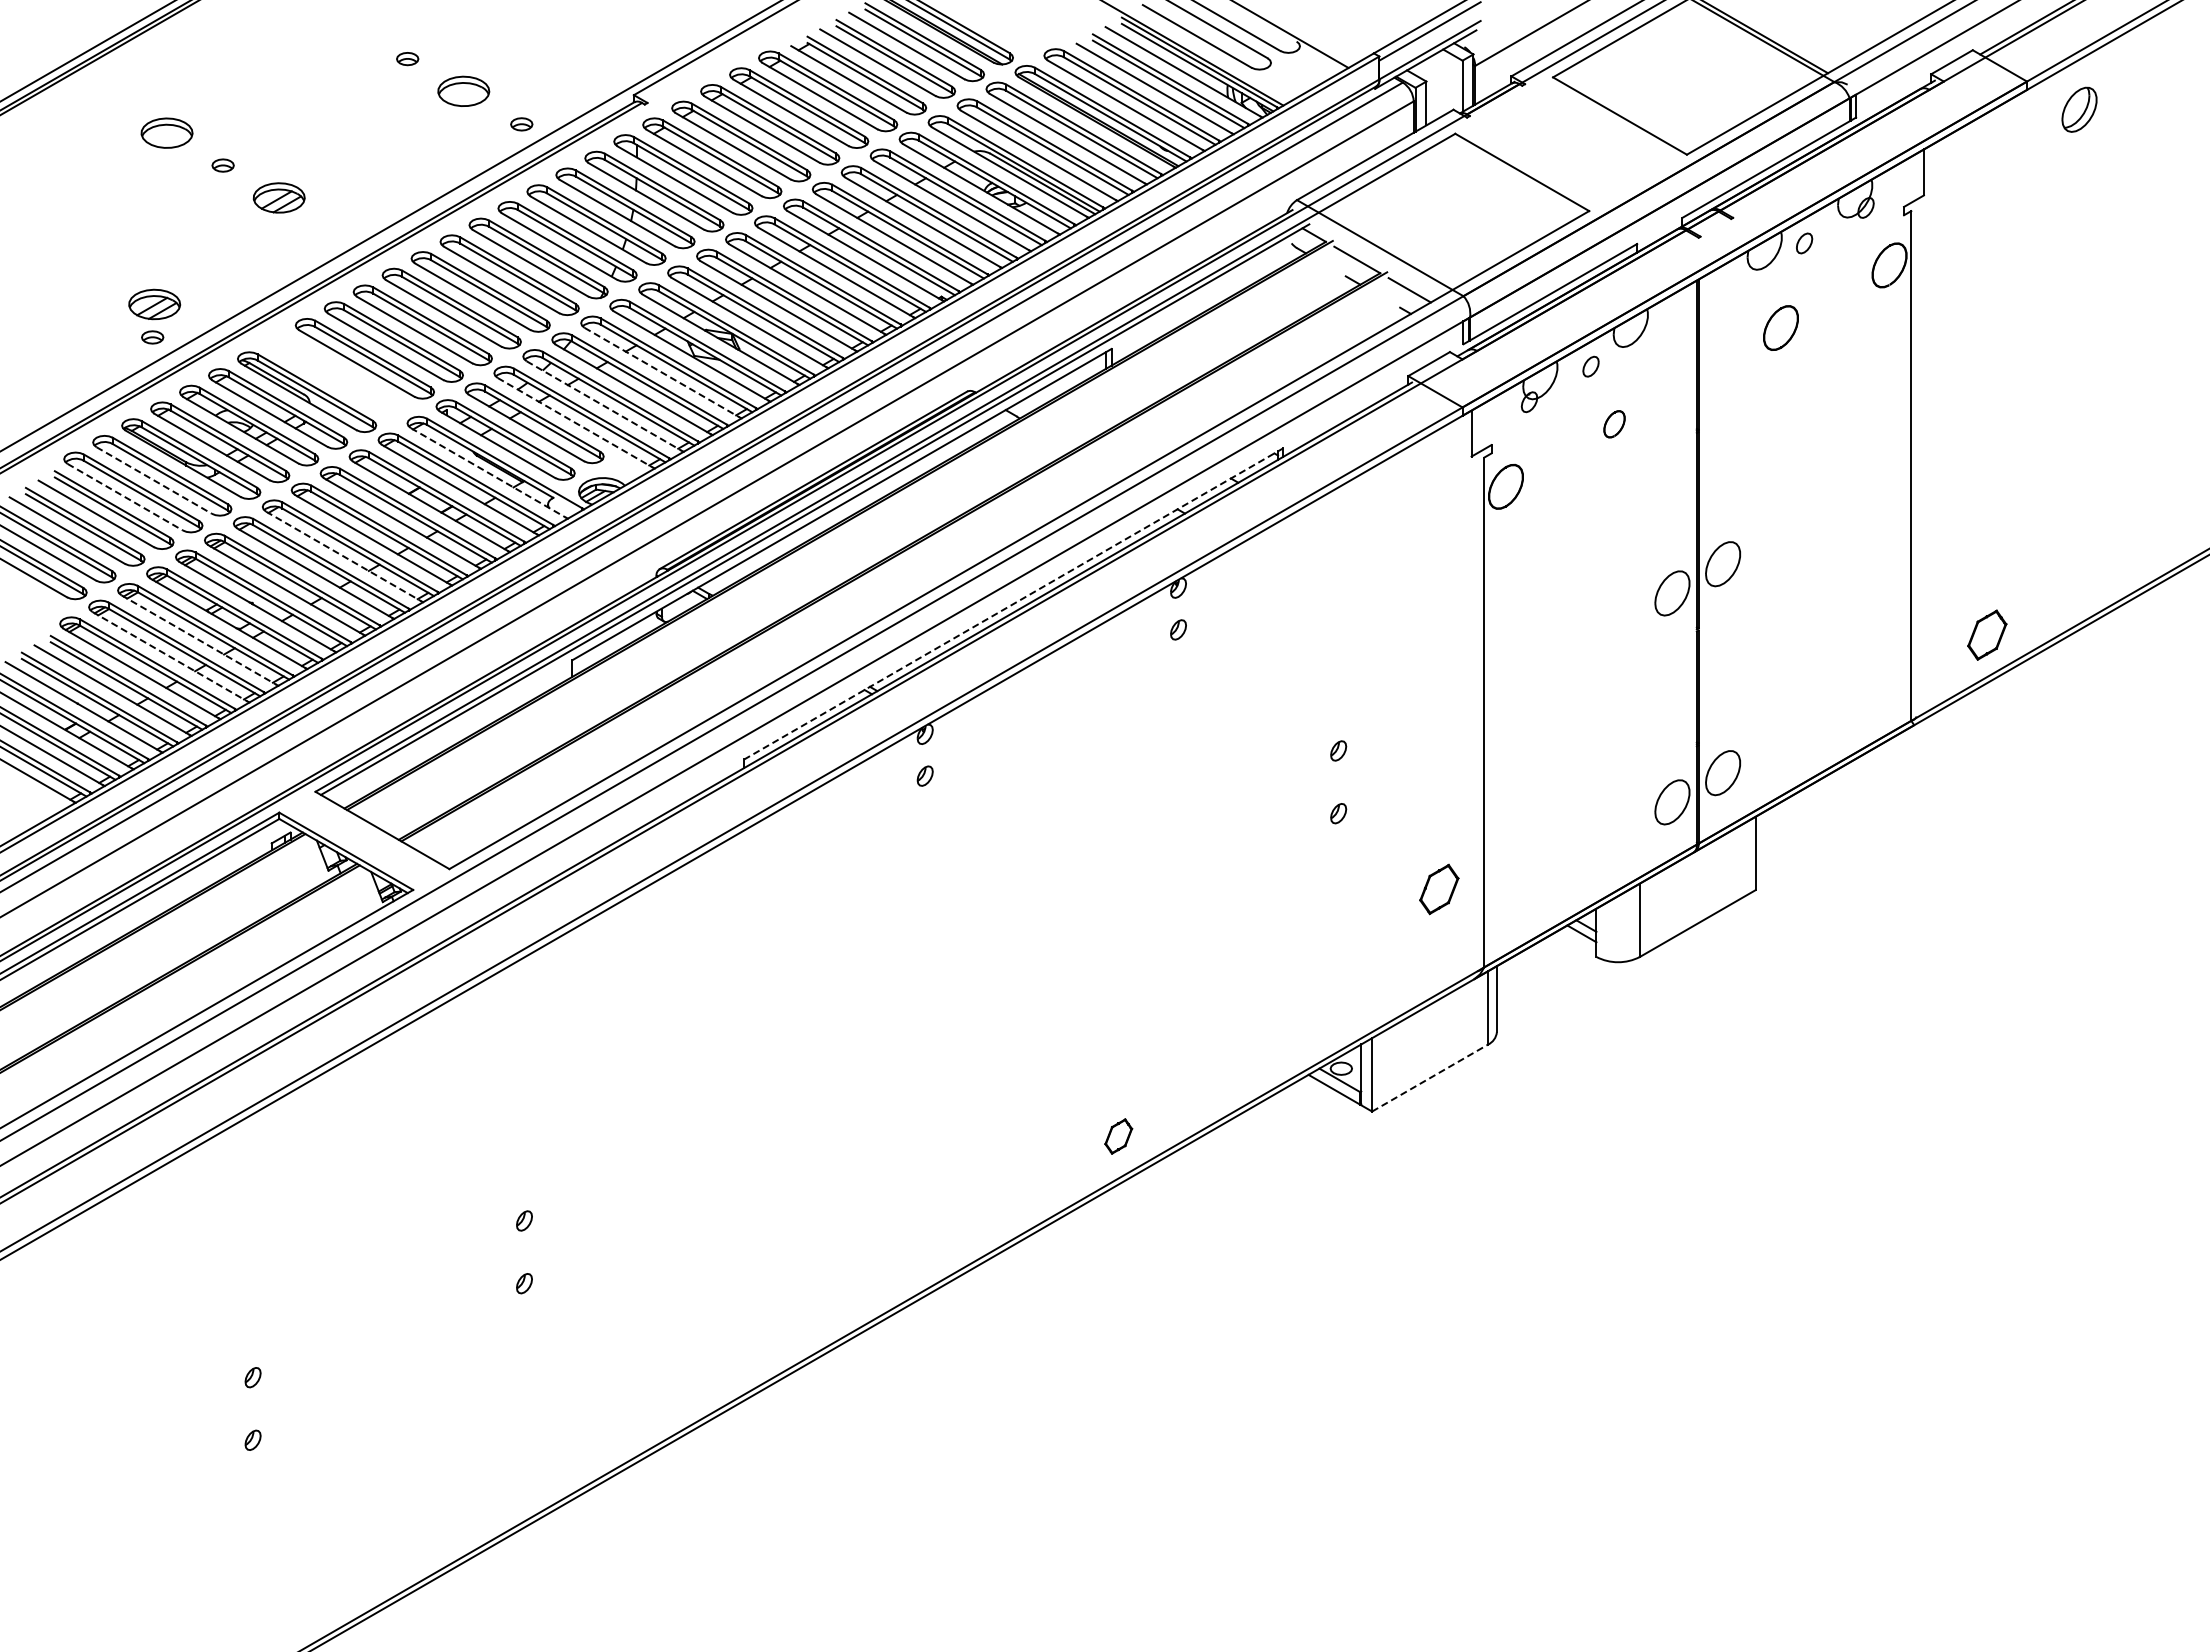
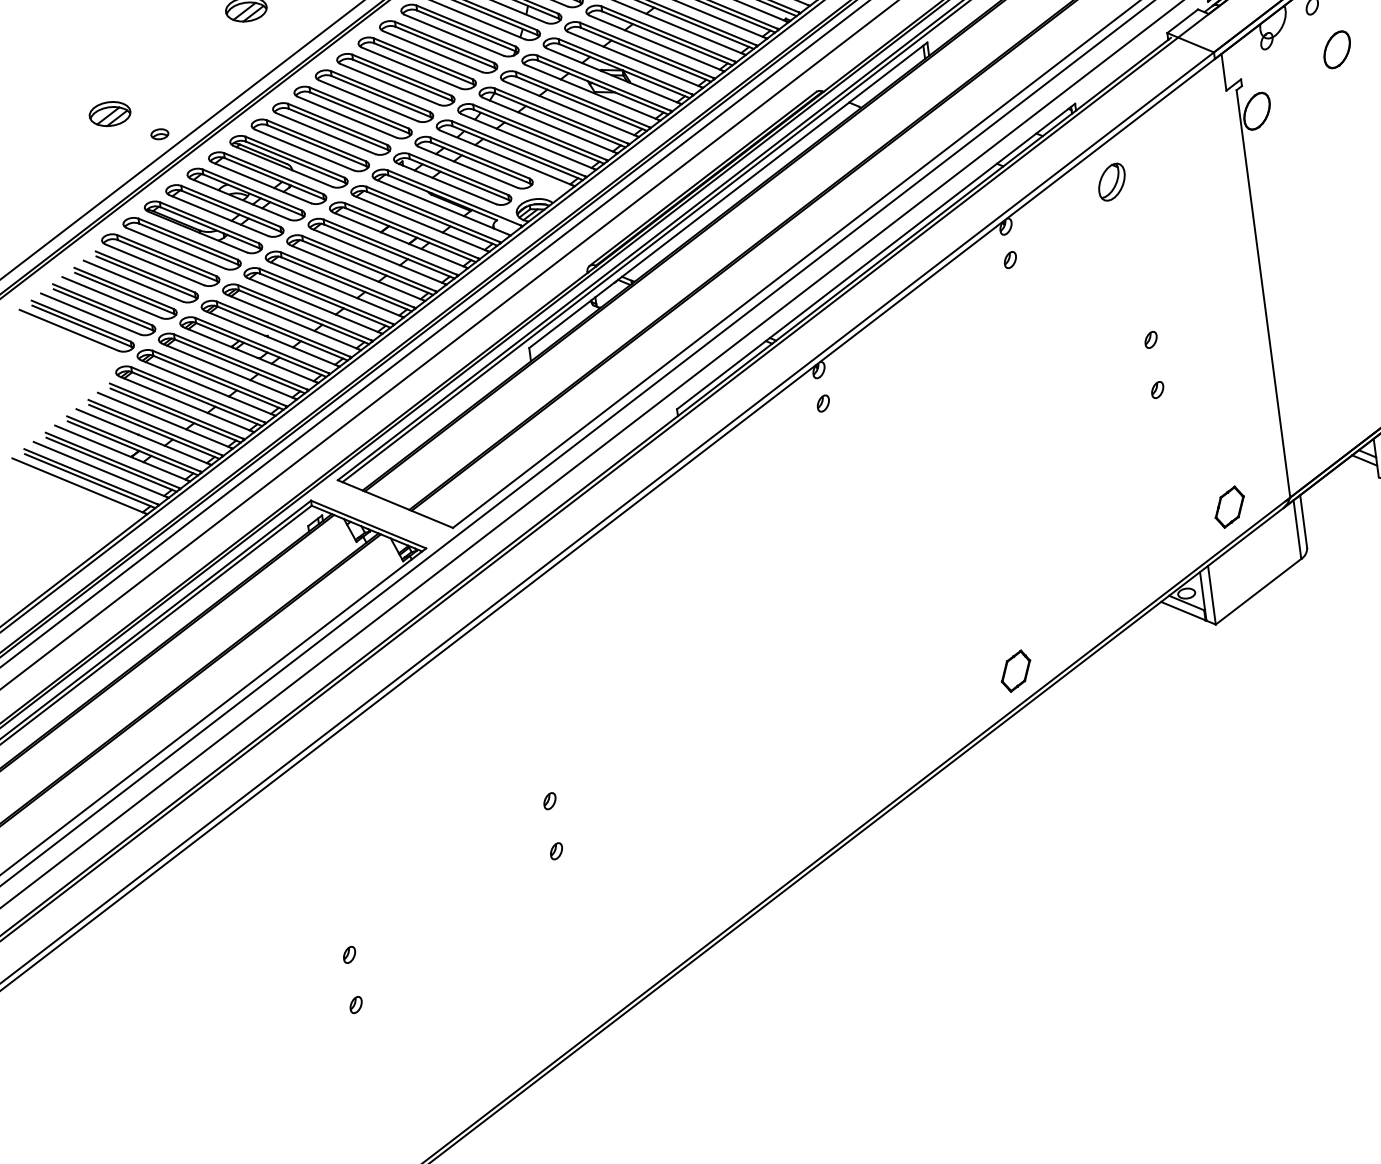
part: (154, 304) -> (109, 114), moved
line: (662, 372) -> (570, 108), dashed -> solid
part: (335, 375) -> (309, 145), added
line: (604, 406) -> (528, 141), dashed -> solid
line: (575, 422) -> (506, 157), dashed -> solid
part: (1614, 424) -> (1337, 50), size x1.67
line: (488, 472) -> (442, 206), dashed -> solid
line: (154, 480) -> (176, 248), dashed -> solid
line: (125, 497) -> (155, 265), dashed -> solid
part: (1315, 550) -> (1111, 182), added
line: (343, 556) -> (335, 289), dashed -> solid
line: (1013, 604) -> (875, 257), dashed -> solid
line: (198, 640) -> (228, 371), dashed -> solid
line: (170, 656) -> (207, 387), dashed -> solid
part: (1439, 889) -> (1229, 507), moved
line: (1430, 1078) -> (1258, 592), dashed -> solid
part: (1118, 1136) -> (1015, 671), size x1.43

